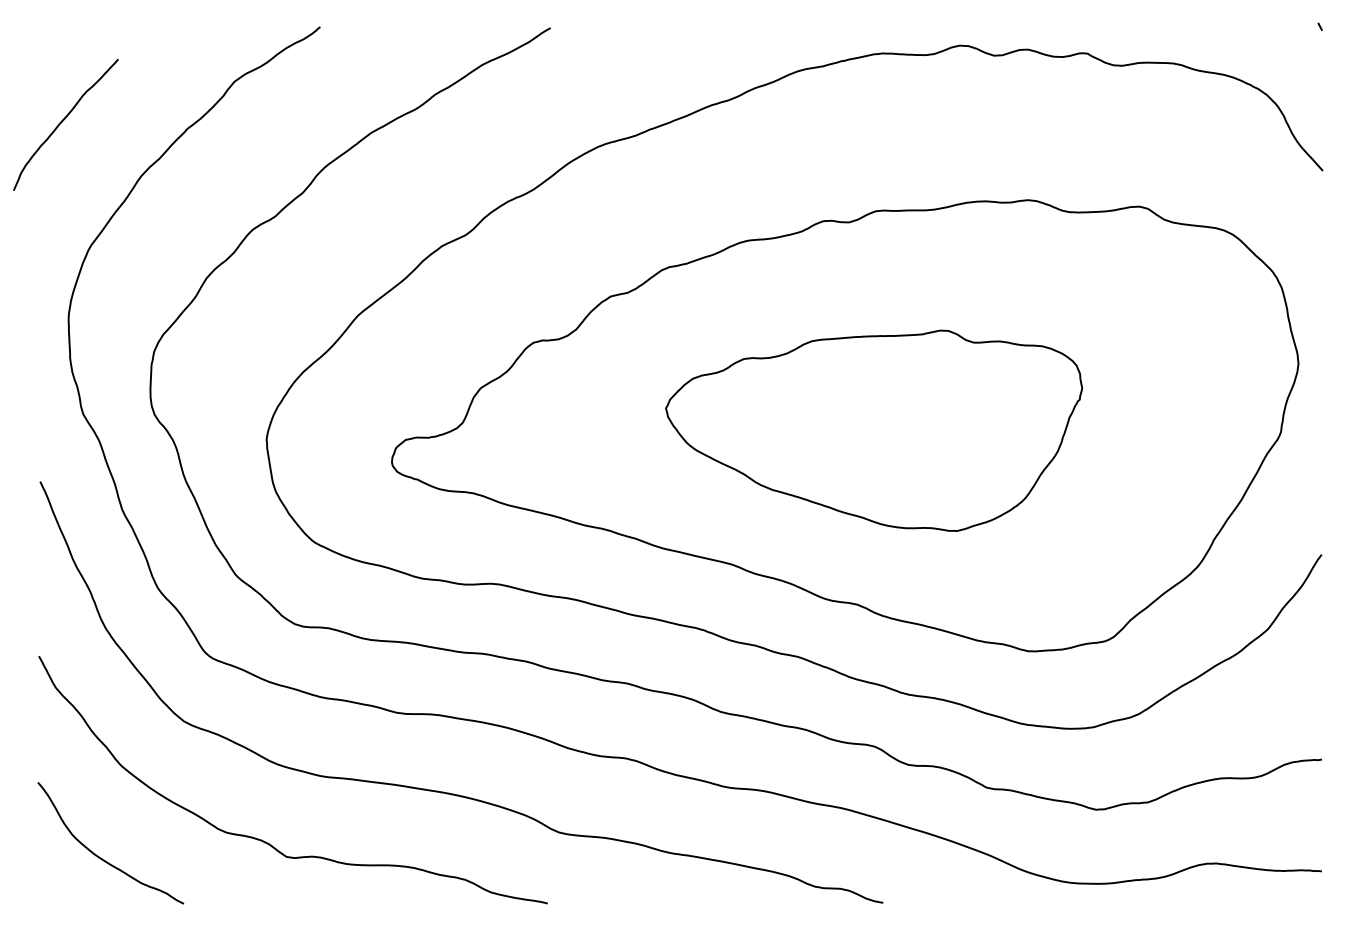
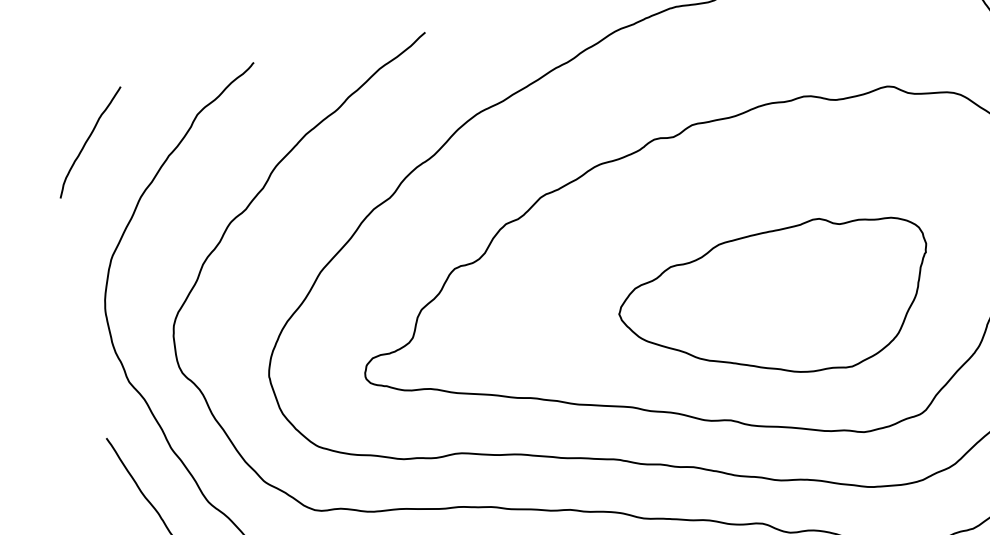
curve: (63, 121) -> (88, 140), moved
part: (874, 430) -> (777, 302), moved

